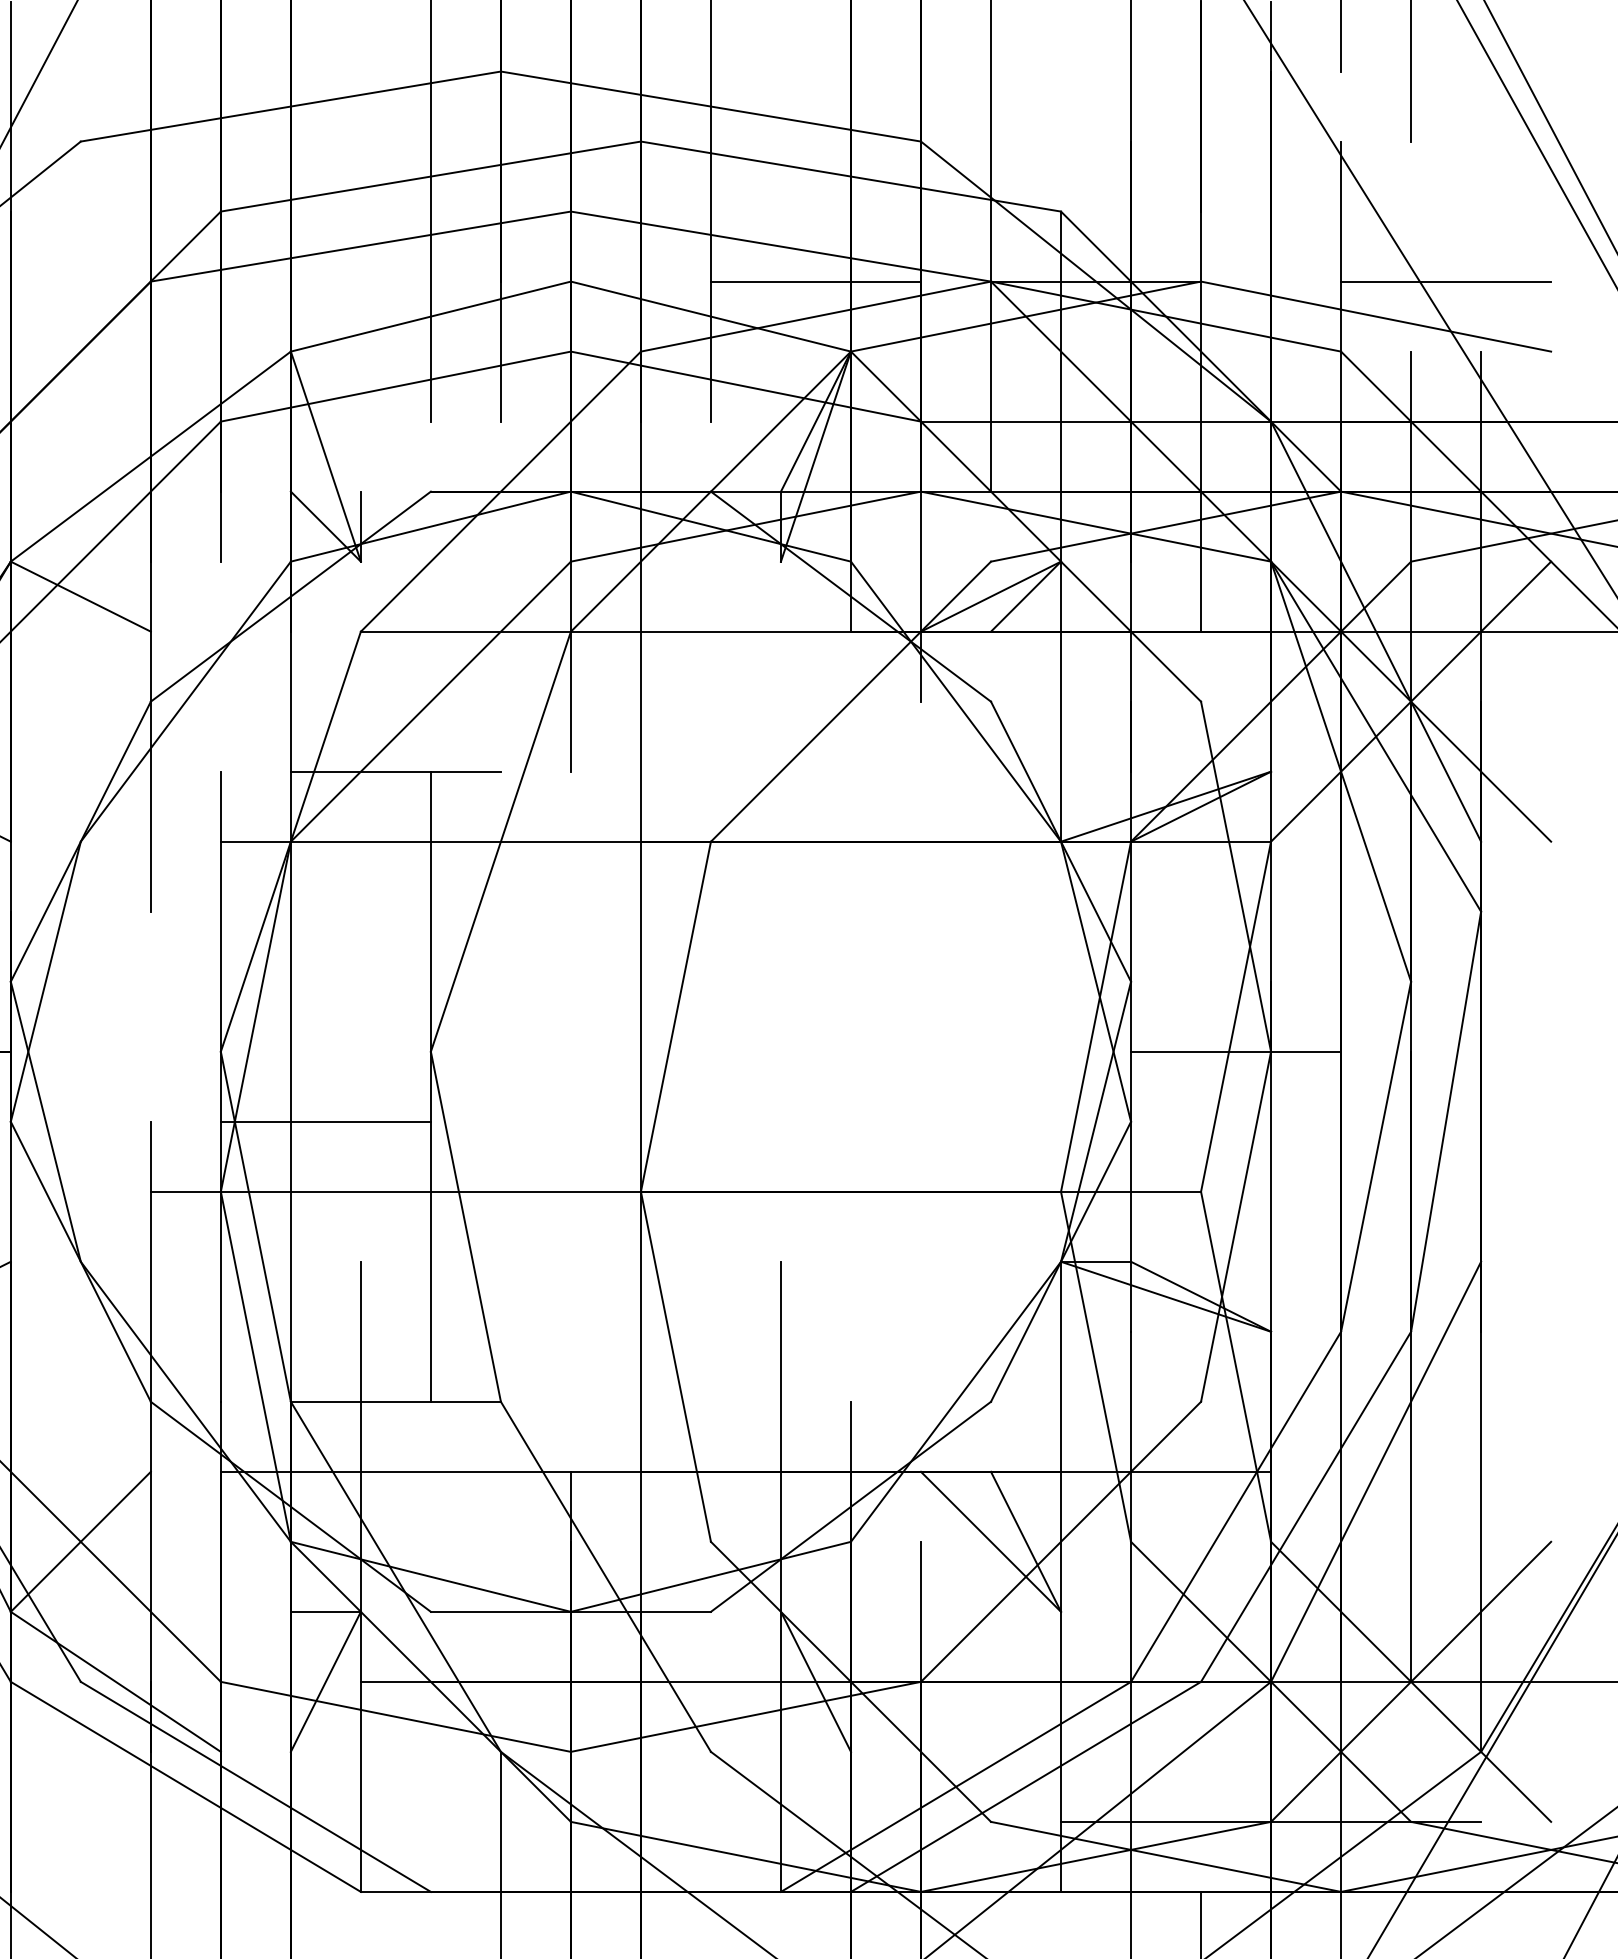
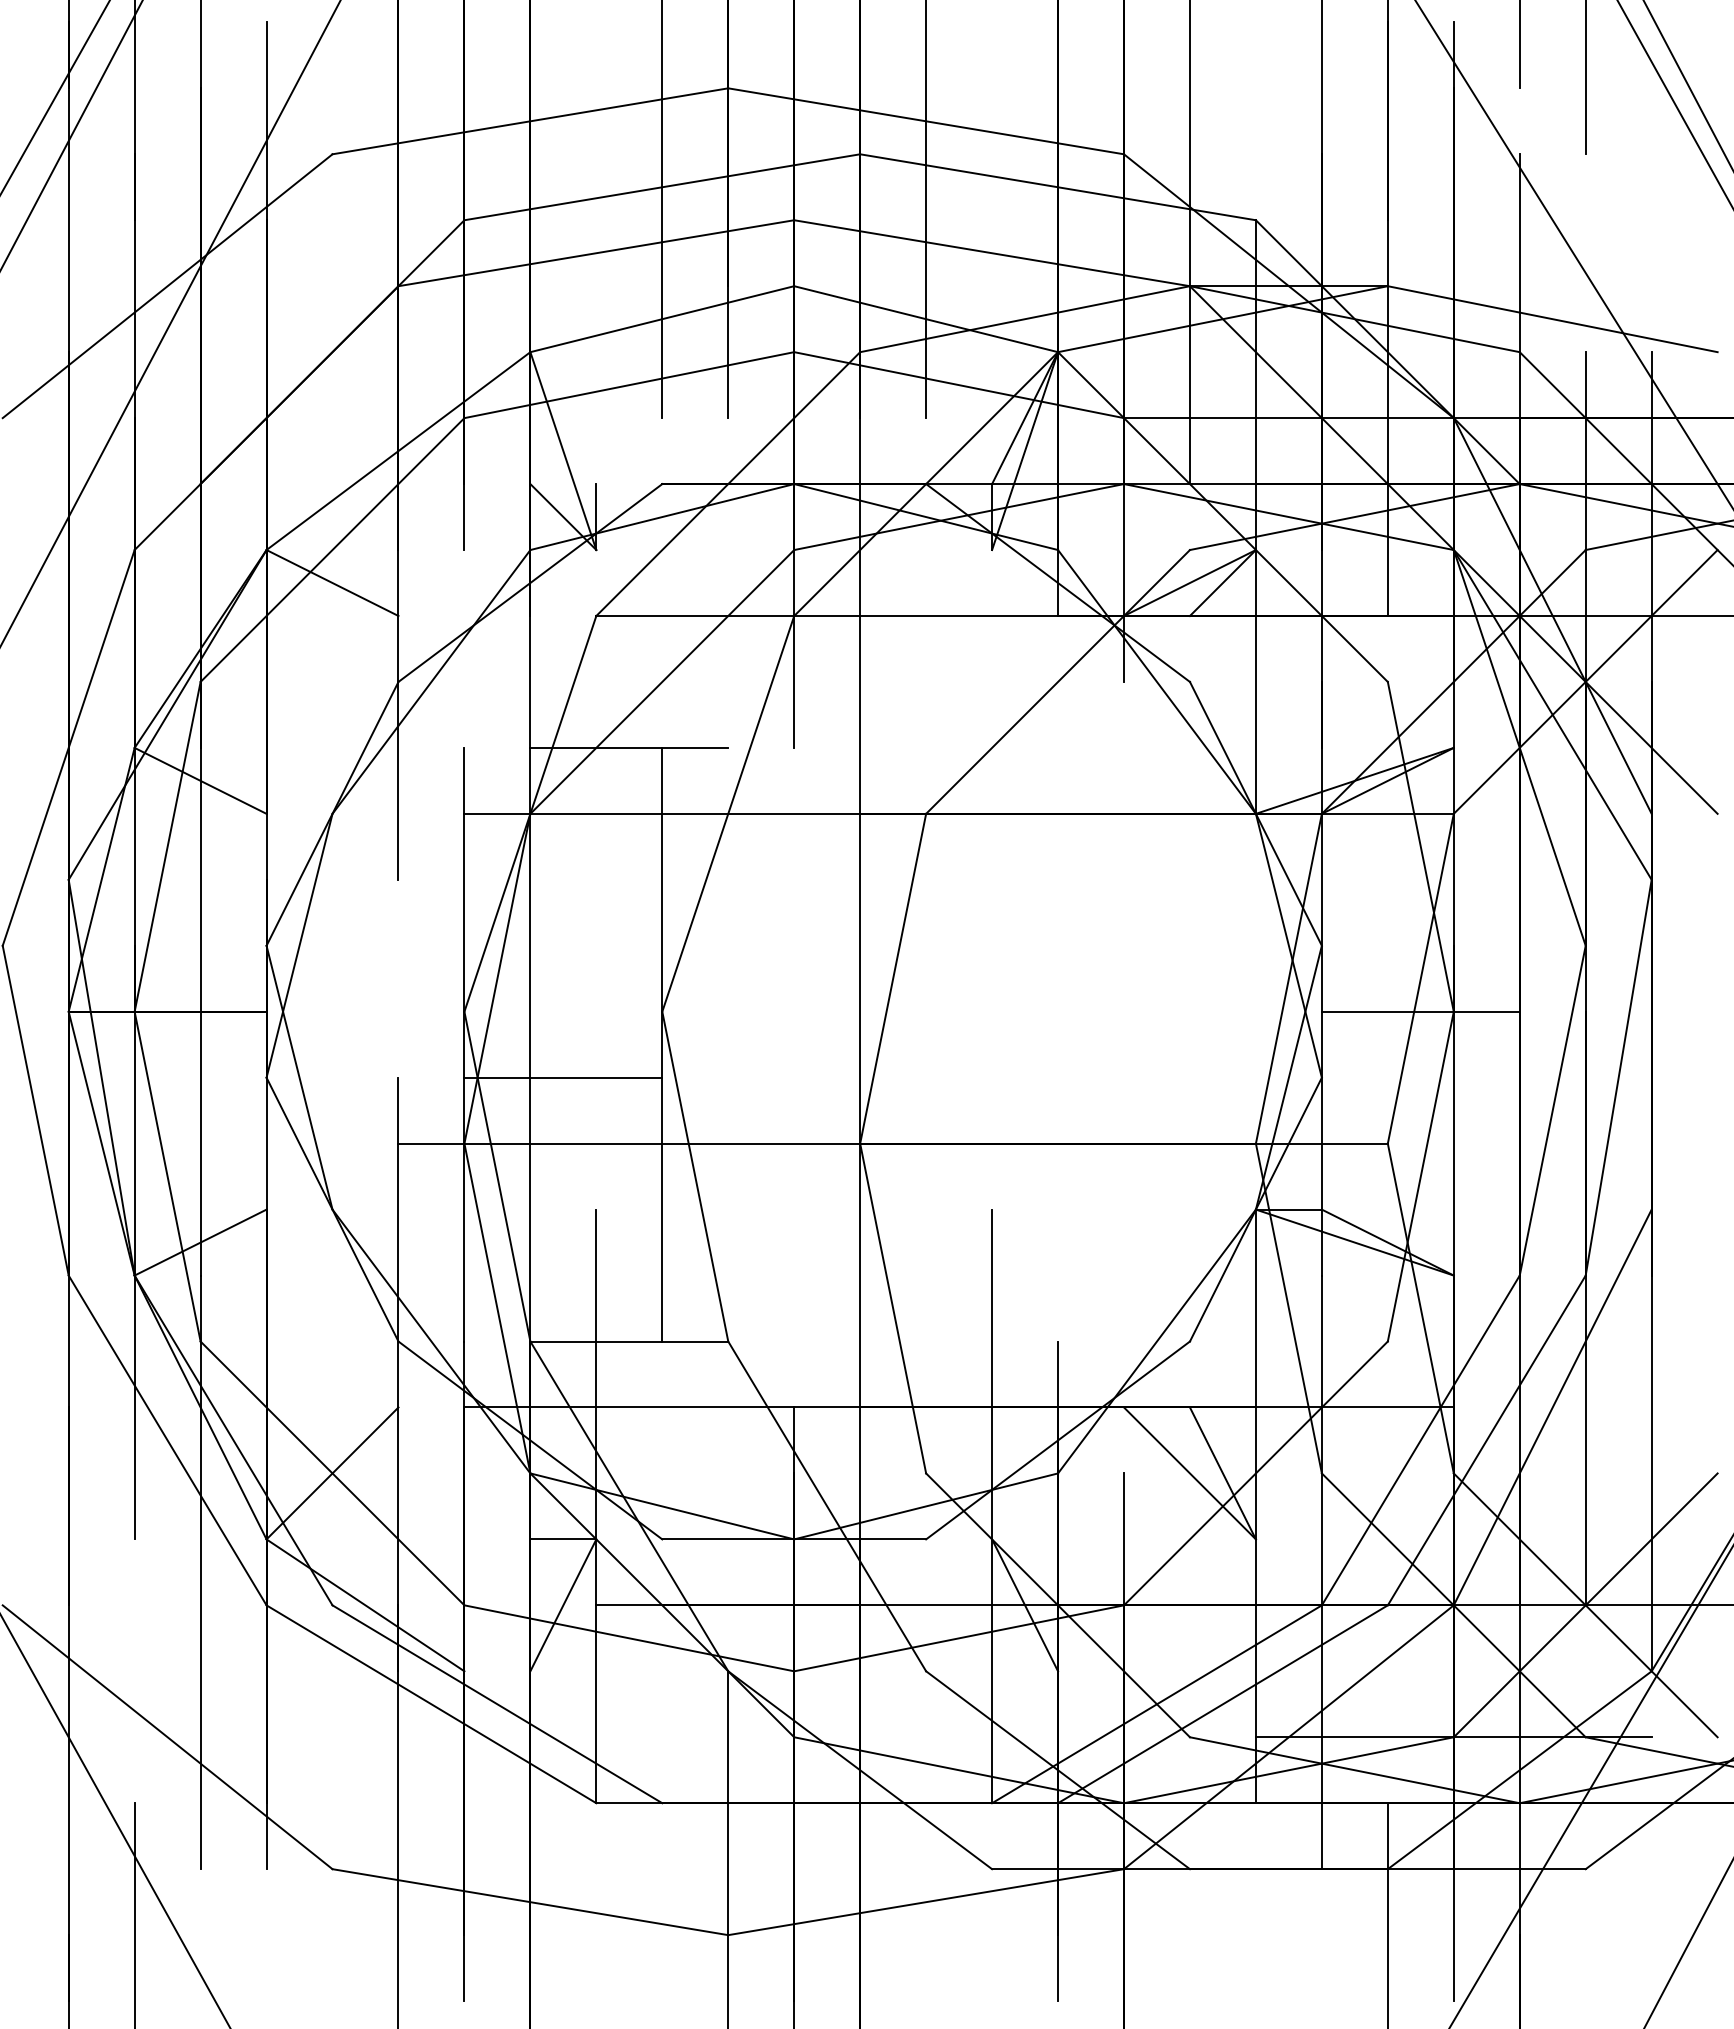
line: (816, 281) -> (1025, 286), removed
line: (1445, 281) -> (1618, 286), removed

